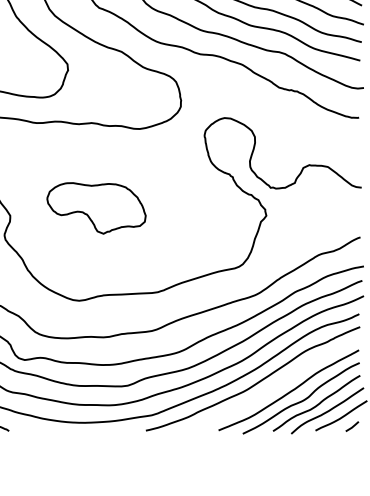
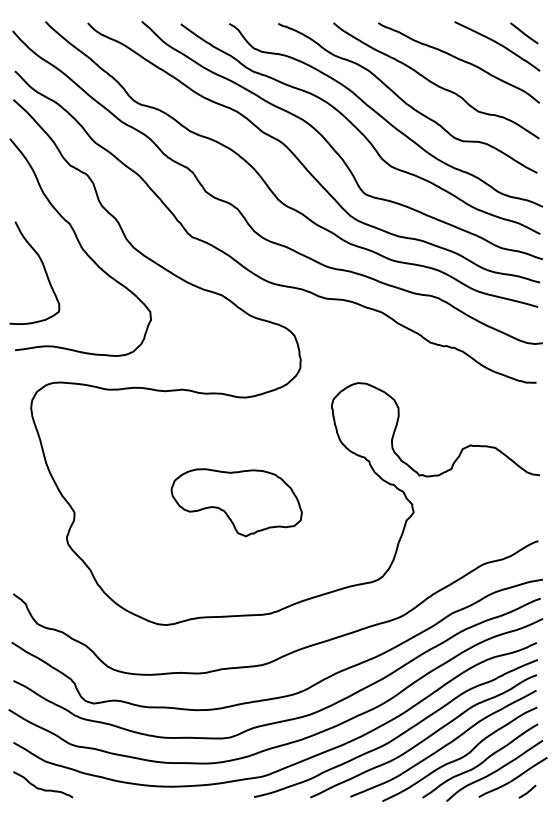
part: (96, 208) -> (236, 502), moved
curve: (274, 386) -> (424, 738), added

